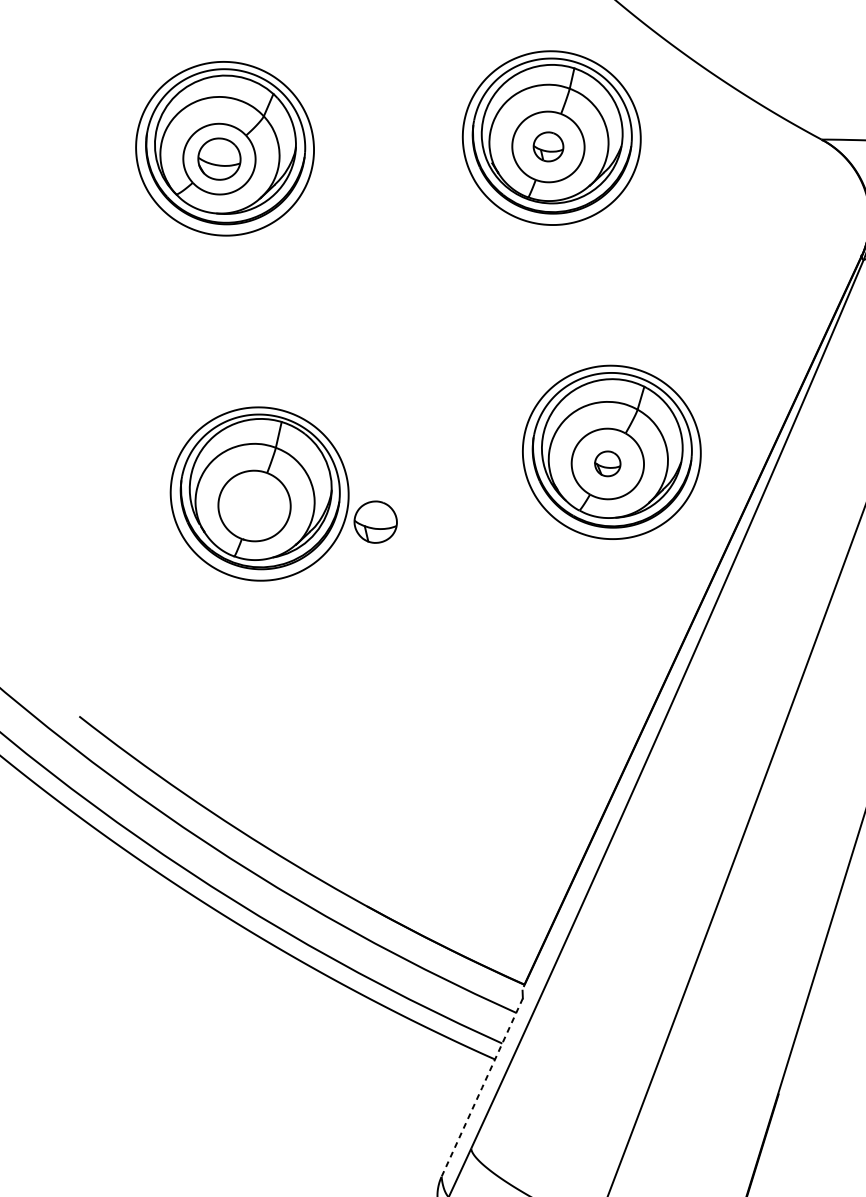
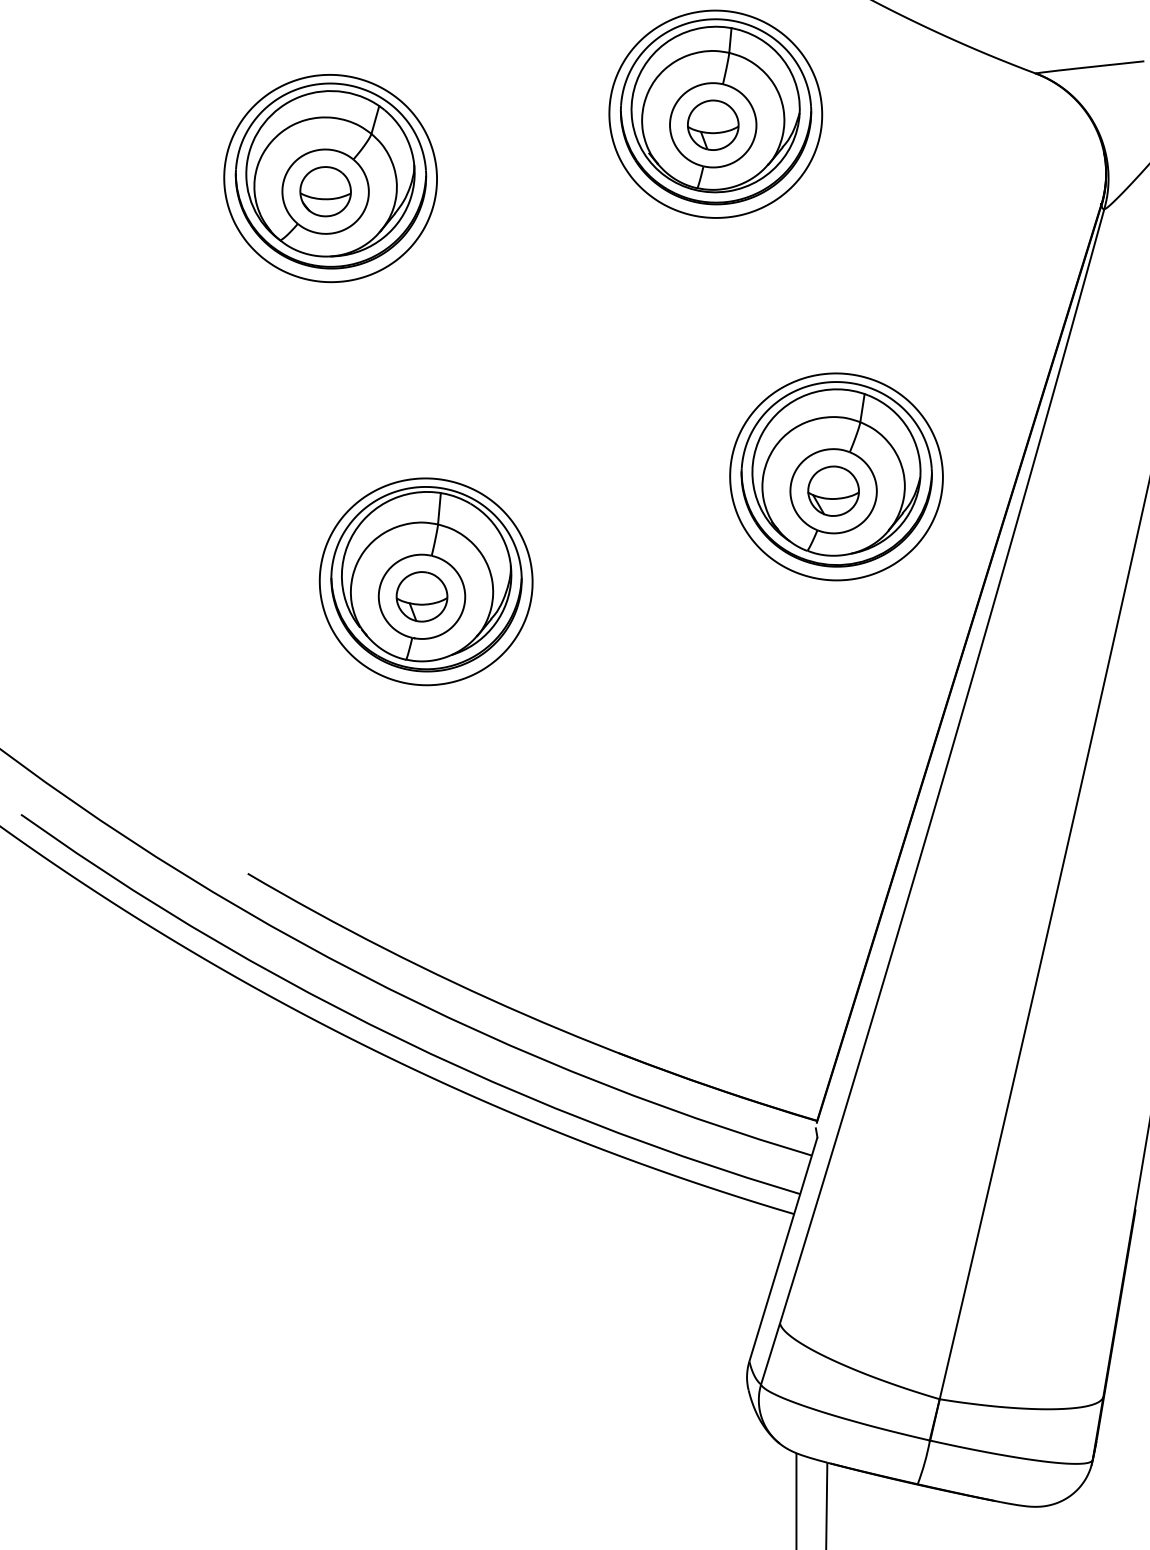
part: (548, 146) -> (713, 124), size x1.43
part: (607, 463) -> (833, 490), size x1.67
part: (375, 521) -> (421, 596), moved
line: (482, 1087) -> (783, 1249), dashed -> solid

